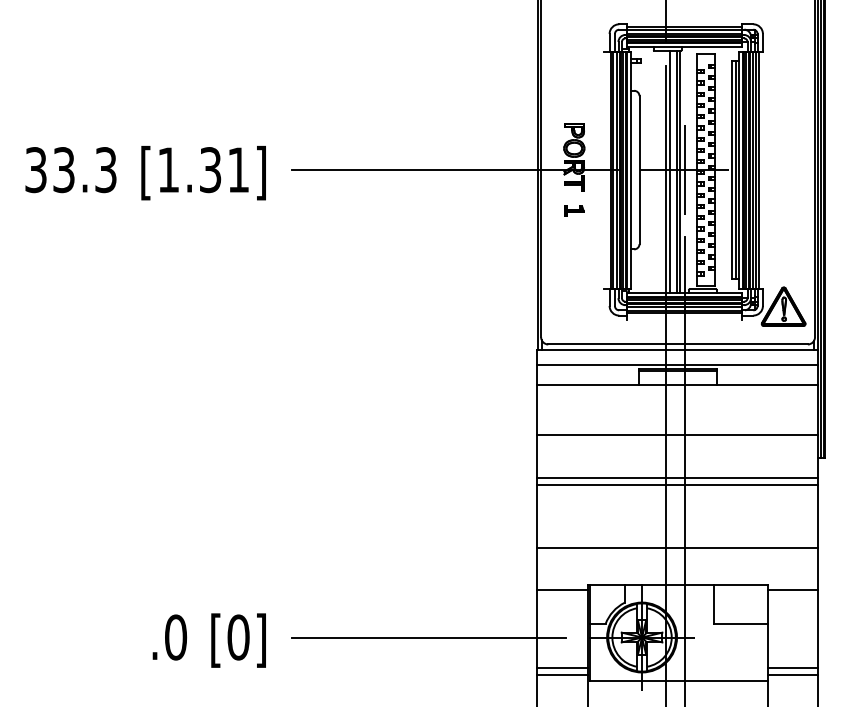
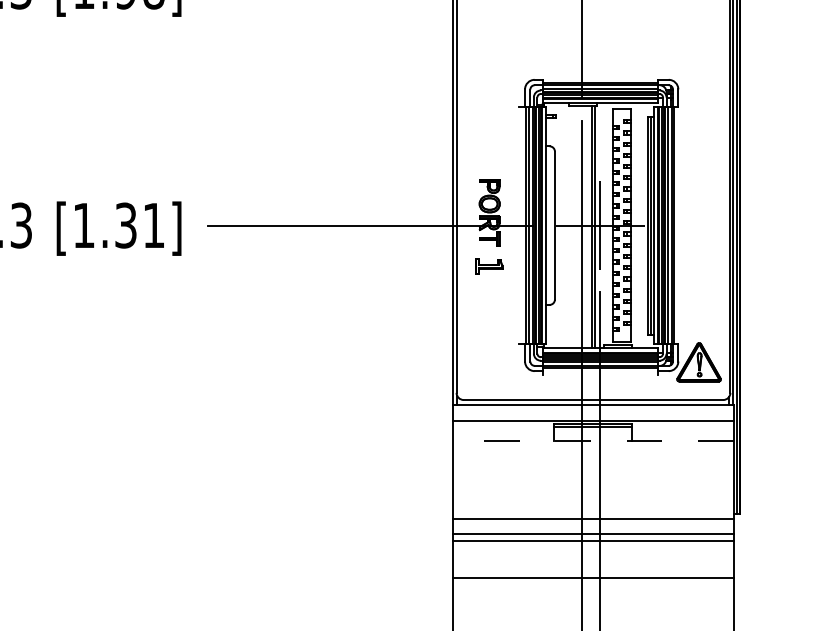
line: (669, 171) -> (584, 227), removed
part: (574, 210) -> (489, 266), size x1.4
line: (677, 385) -> (592, 441), solid -> dashed
line: (677, 435) -> (592, 519), moved
line: (677, 547) -> (592, 578), moved

